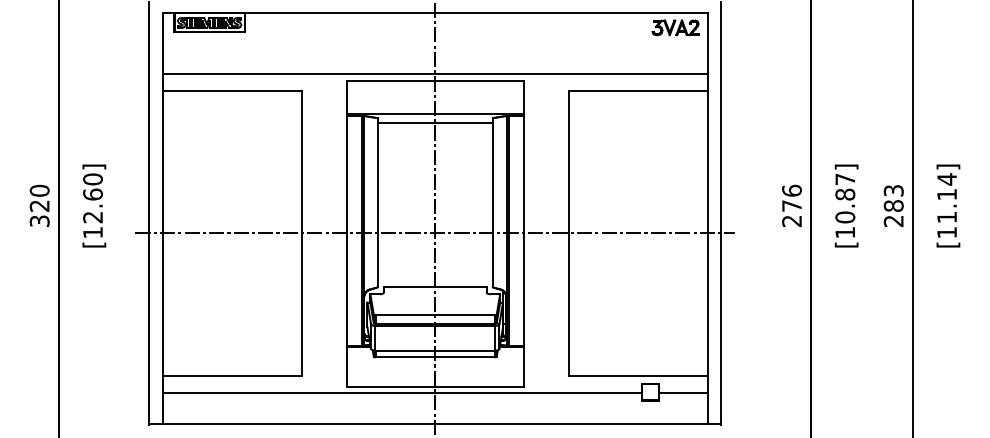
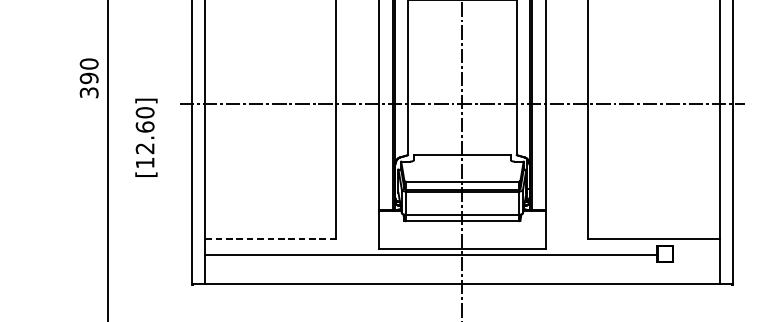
text: (94, 205) -> (146, 137), moved
text: (39, 206) -> (89, 78), 320 -> 390
line: (232, 375) -> (271, 238), solid -> dashed
line: (682, 392) -> (695, 254), removed

